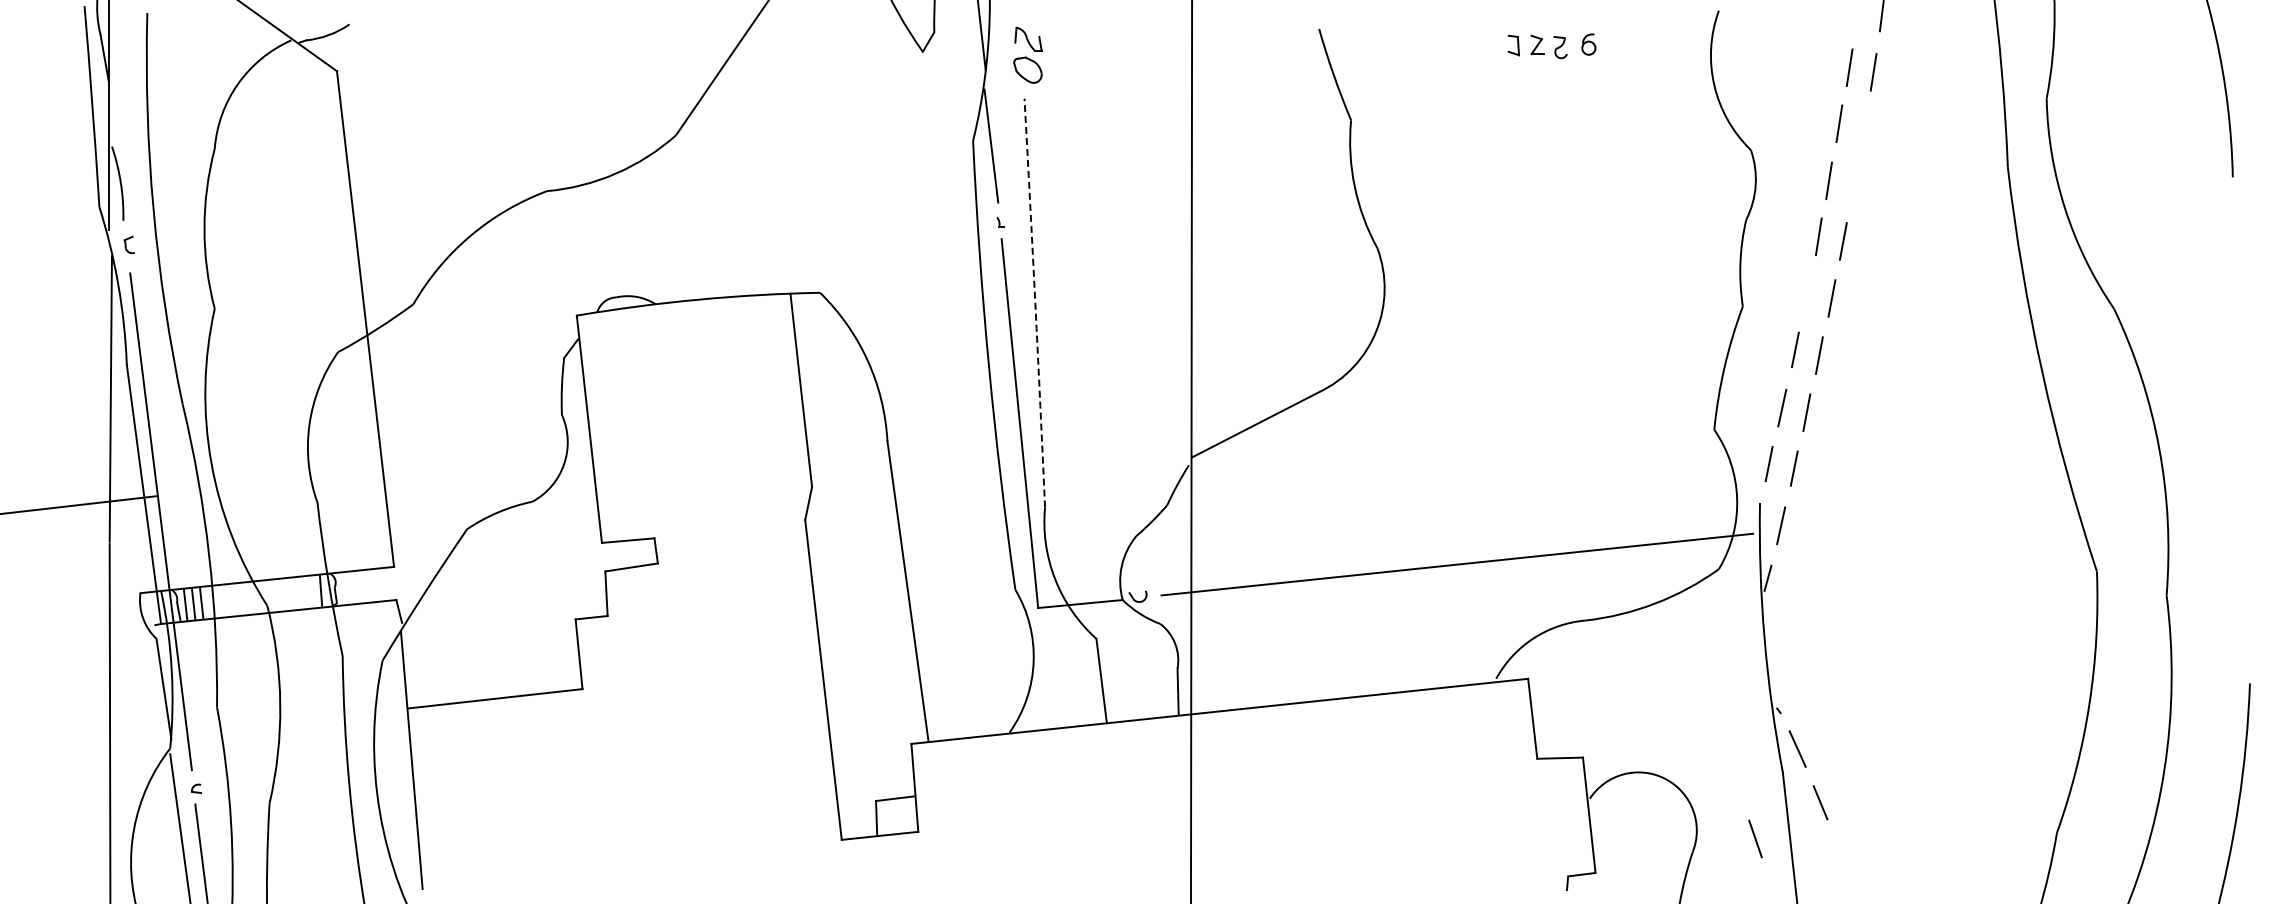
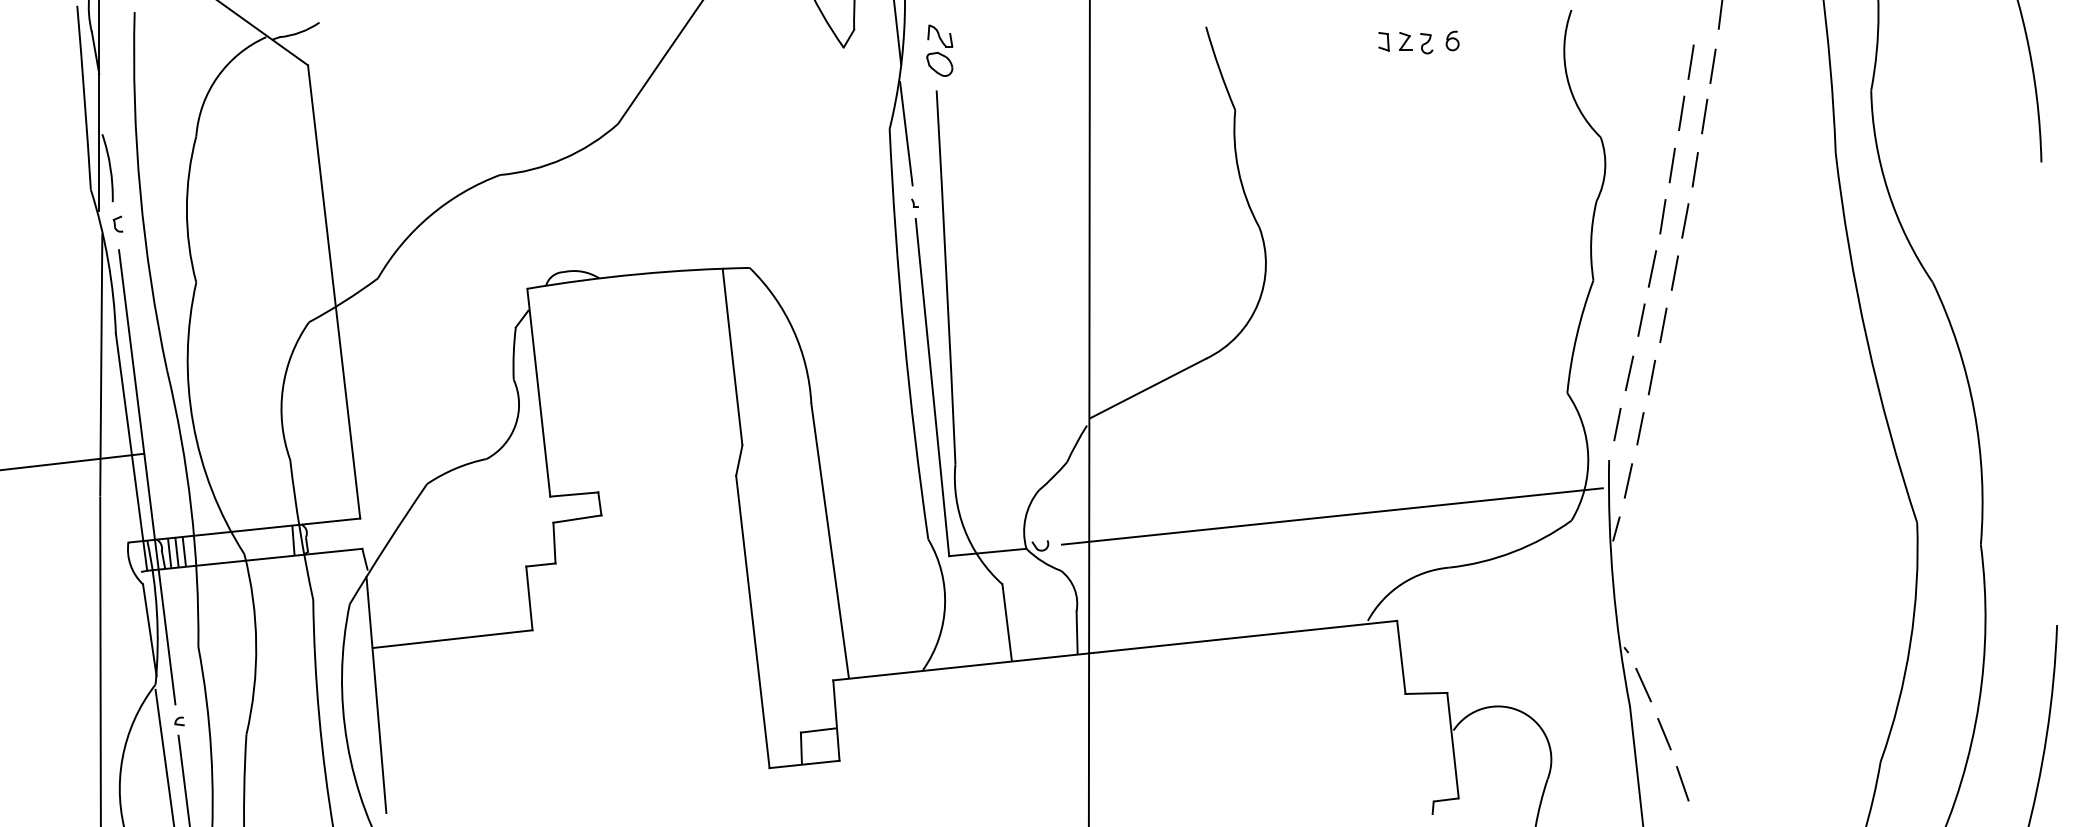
line: (1864, 126) -> (1704, 115), added
line: (1854, 185) -> (1695, 169), added
line: (1807, 293) -> (1652, 268), added
arc: (1035, 303) -> (946, 277), dashed -> solid
line: (1755, 838) -> (1682, 783), moved

